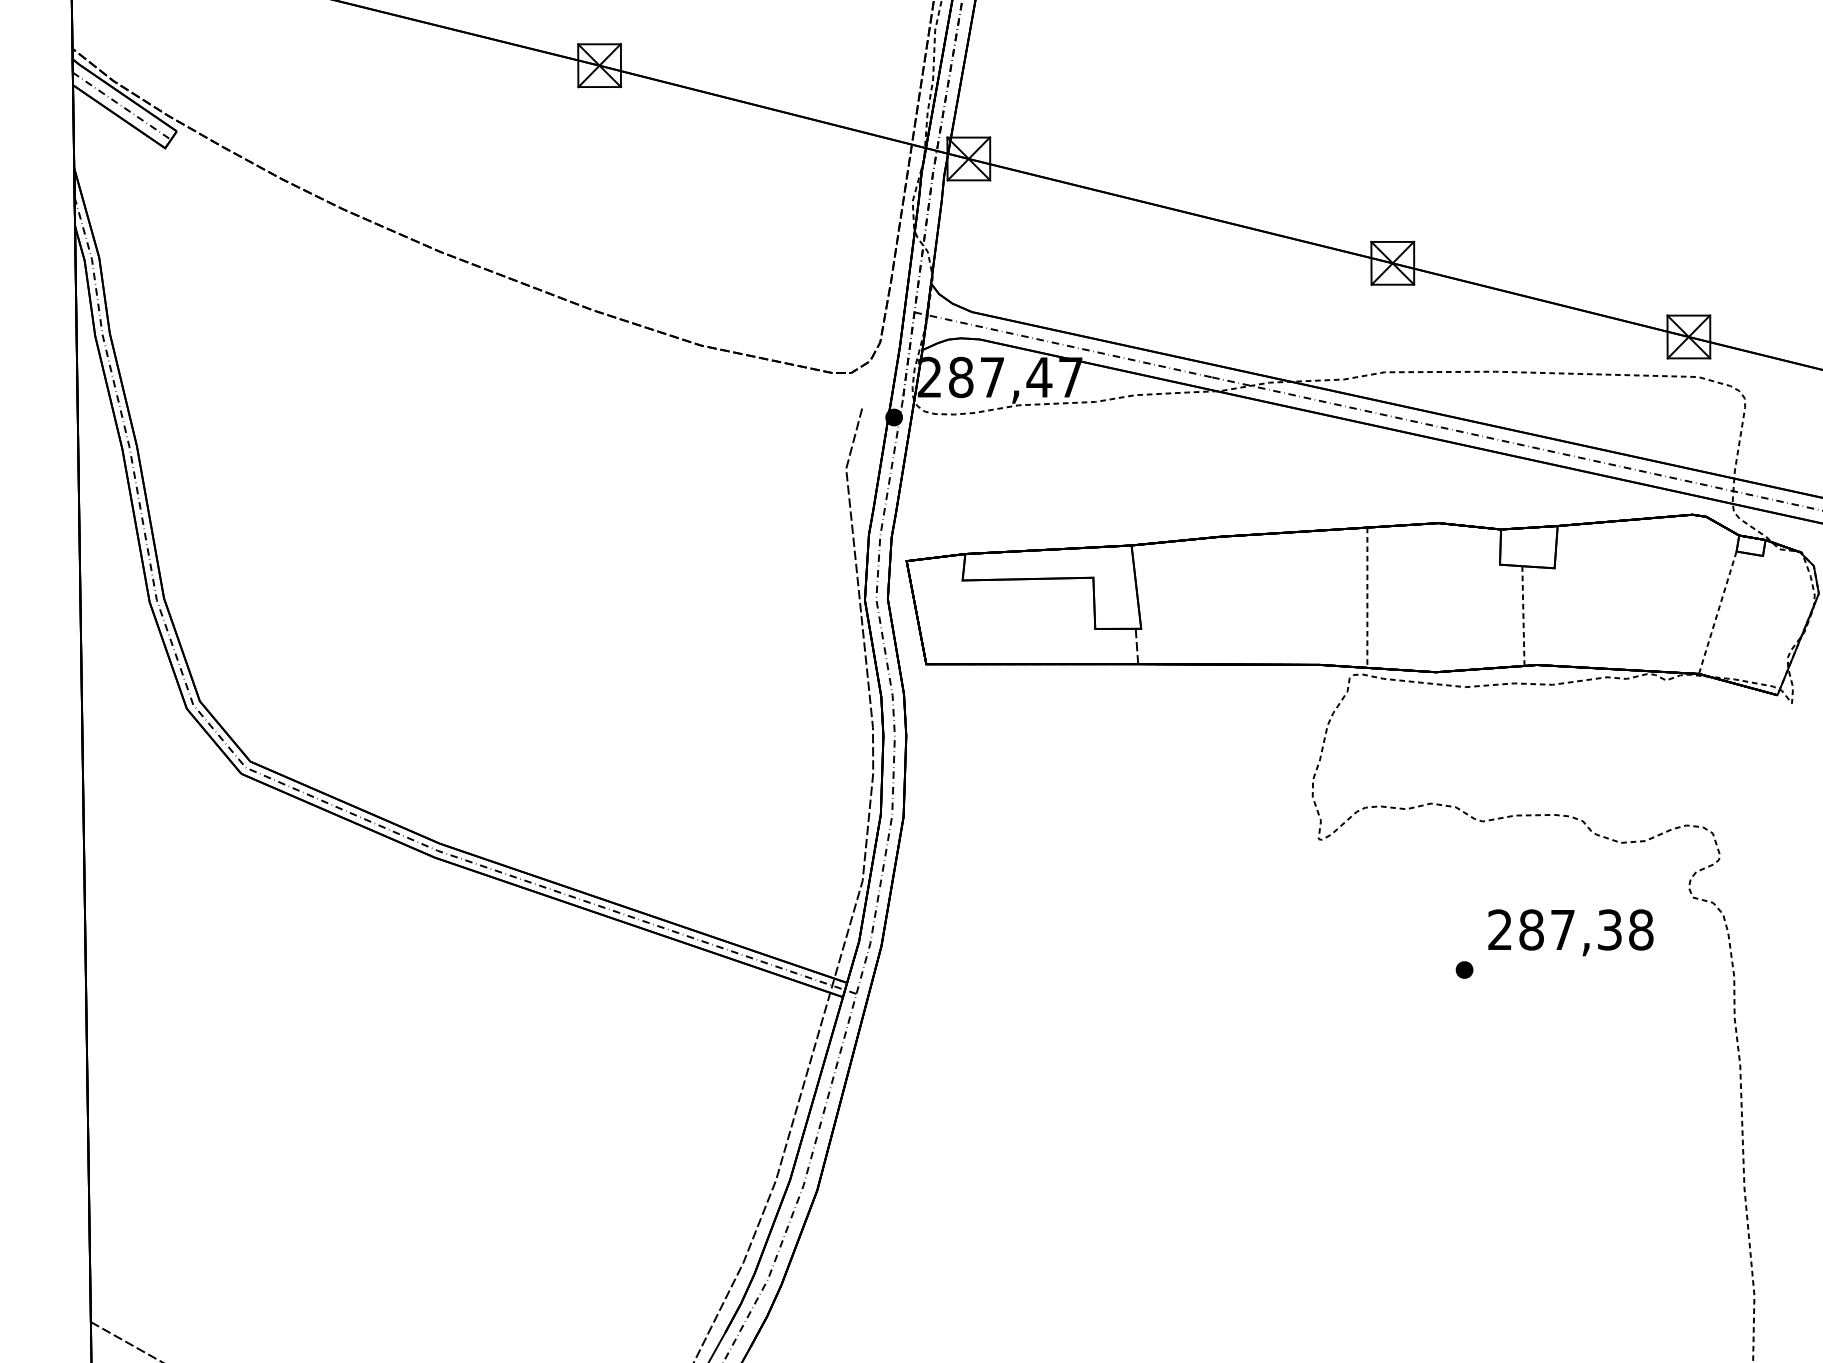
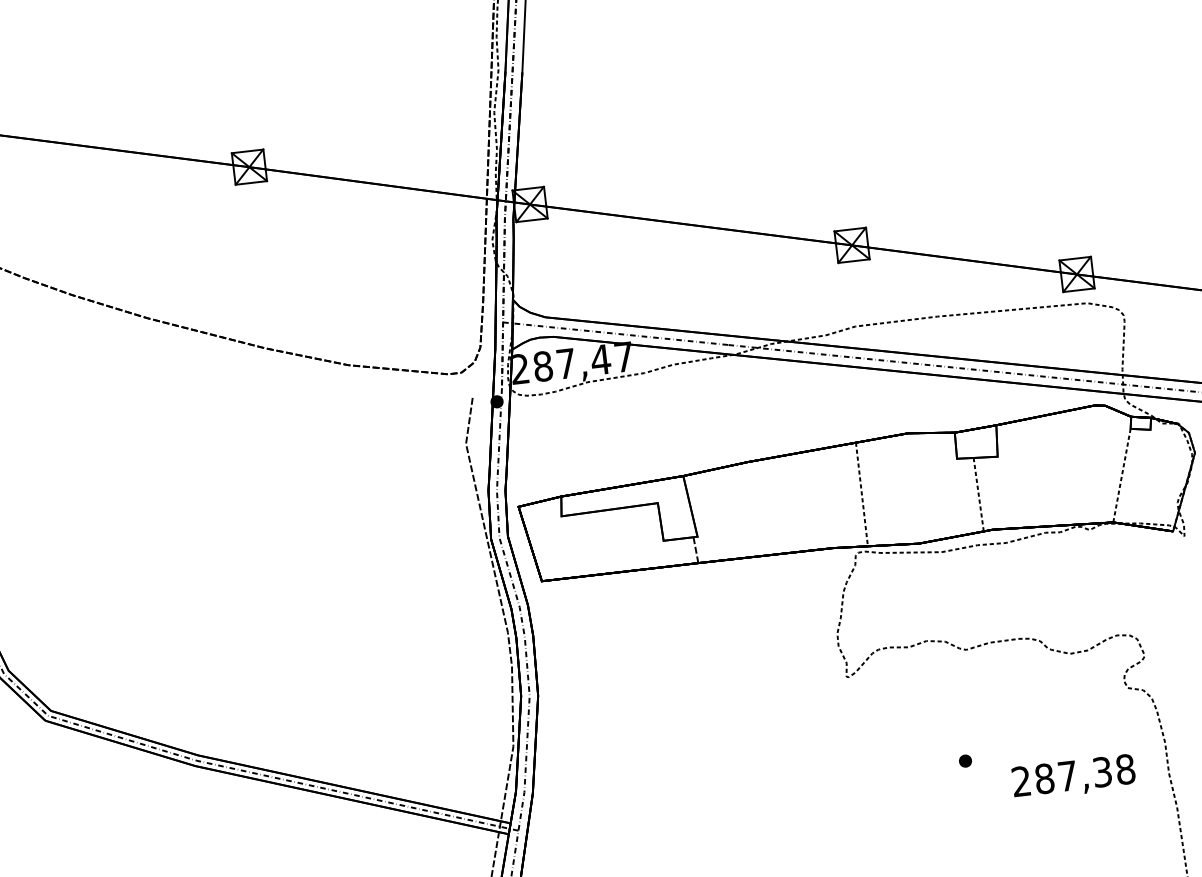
text: (1570, 932) -> (1073, 777), moved

